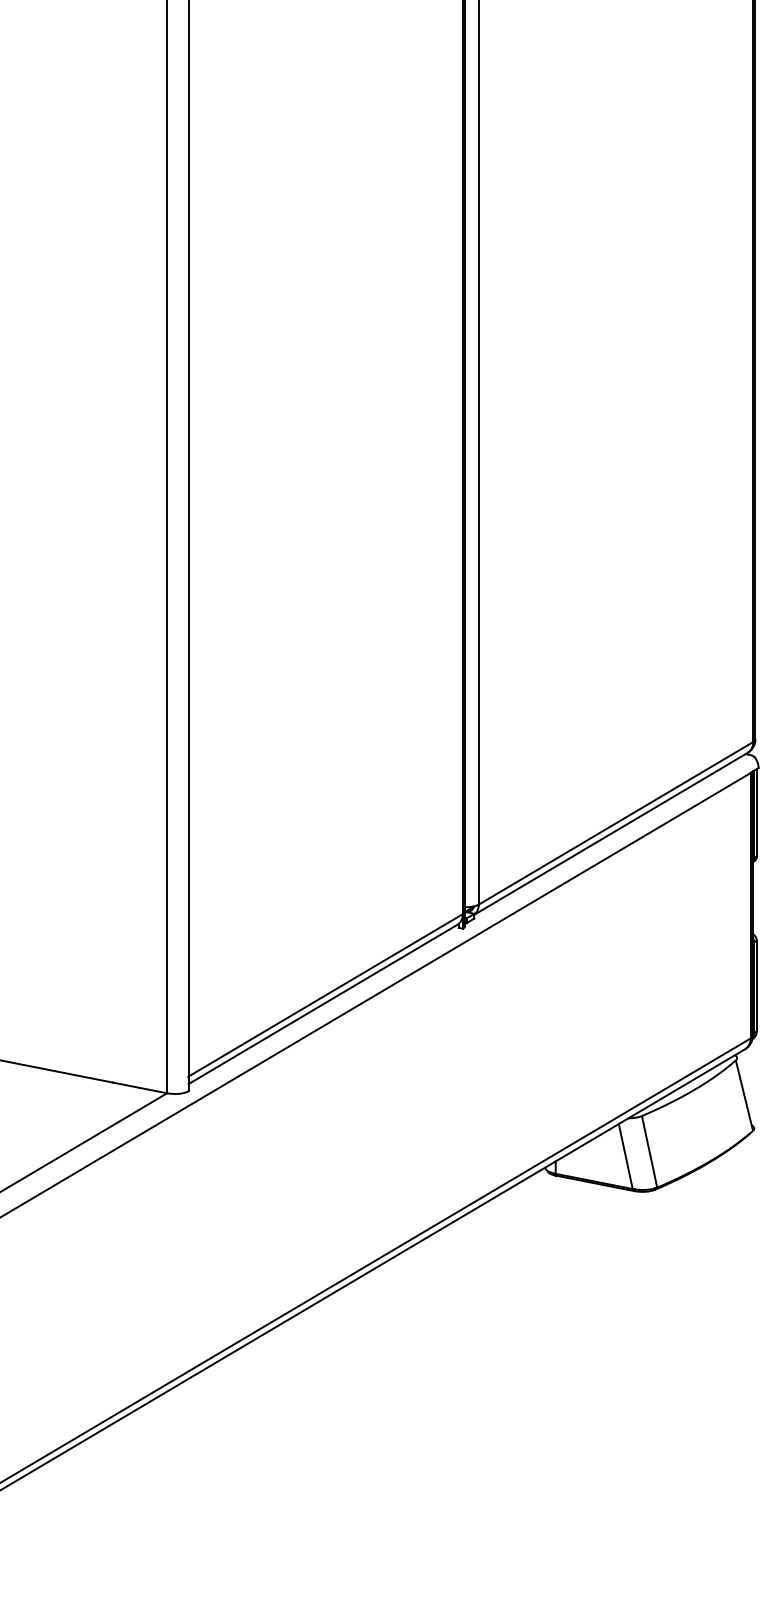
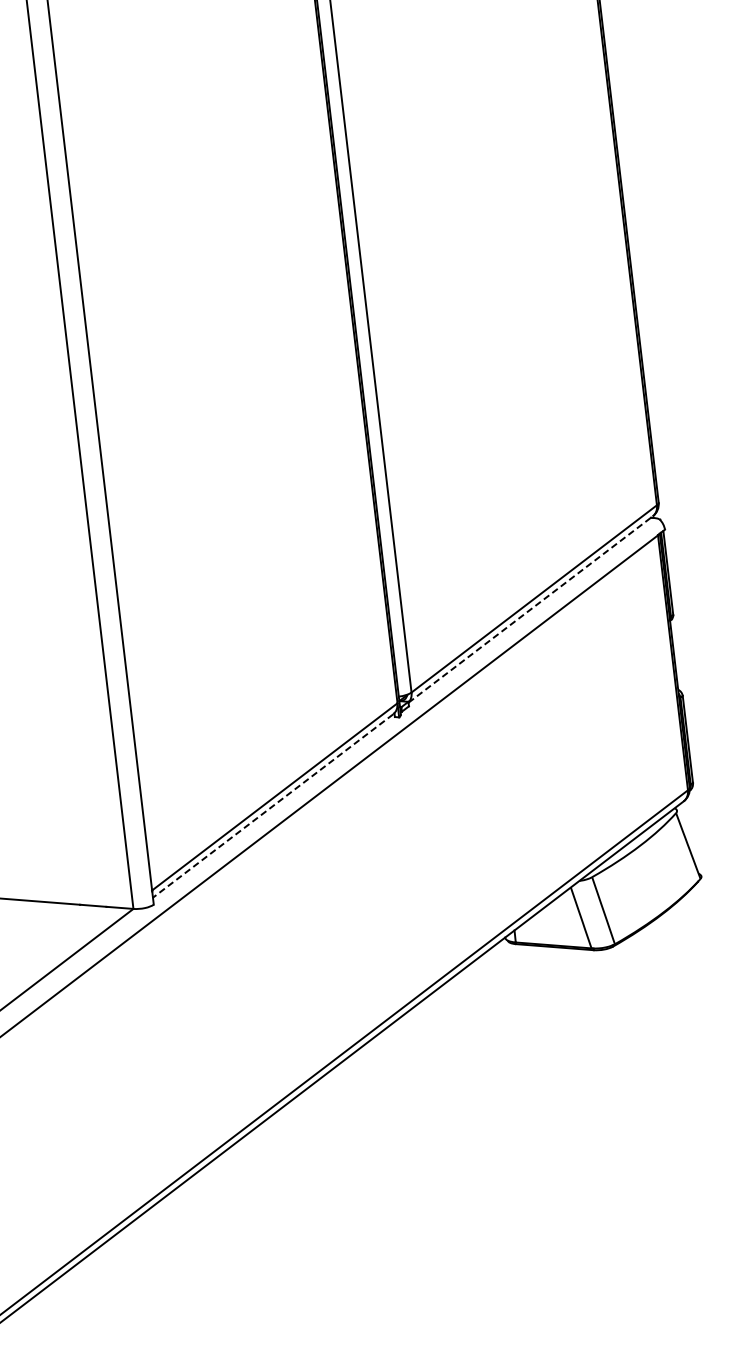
line: (611, 833) -> (531, 609), solid -> dashed
line: (322, 1004) -> (272, 806), solid -> dashed

